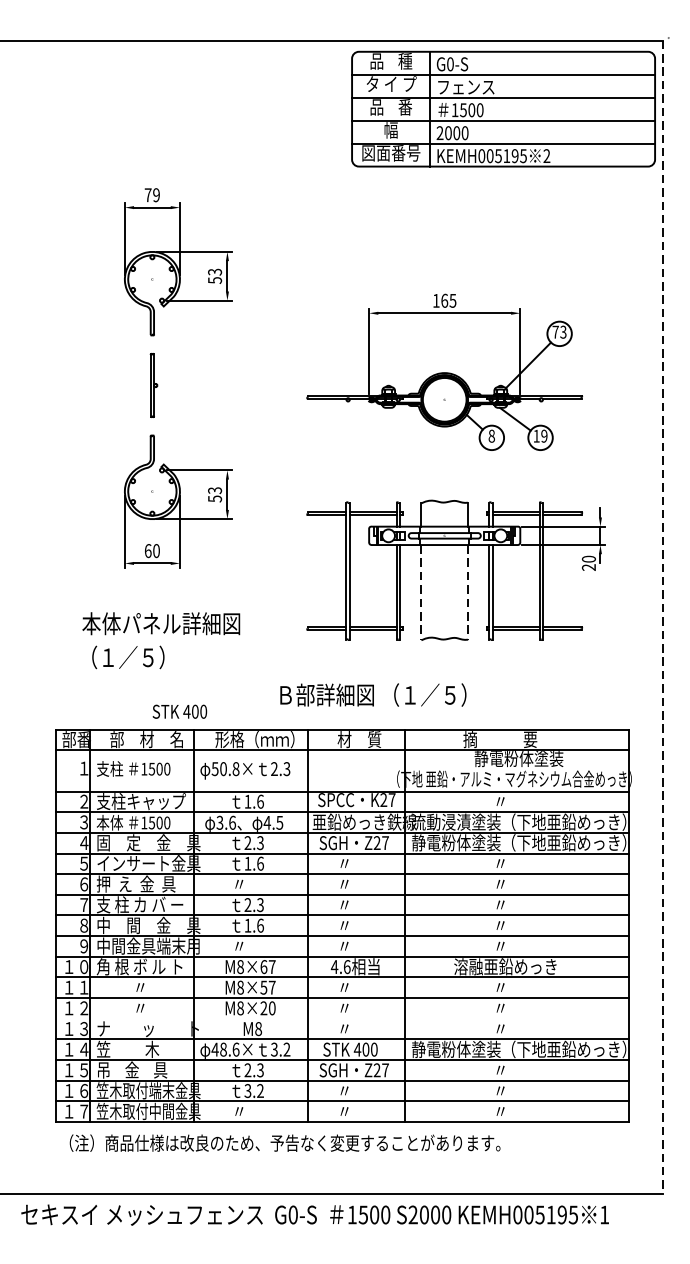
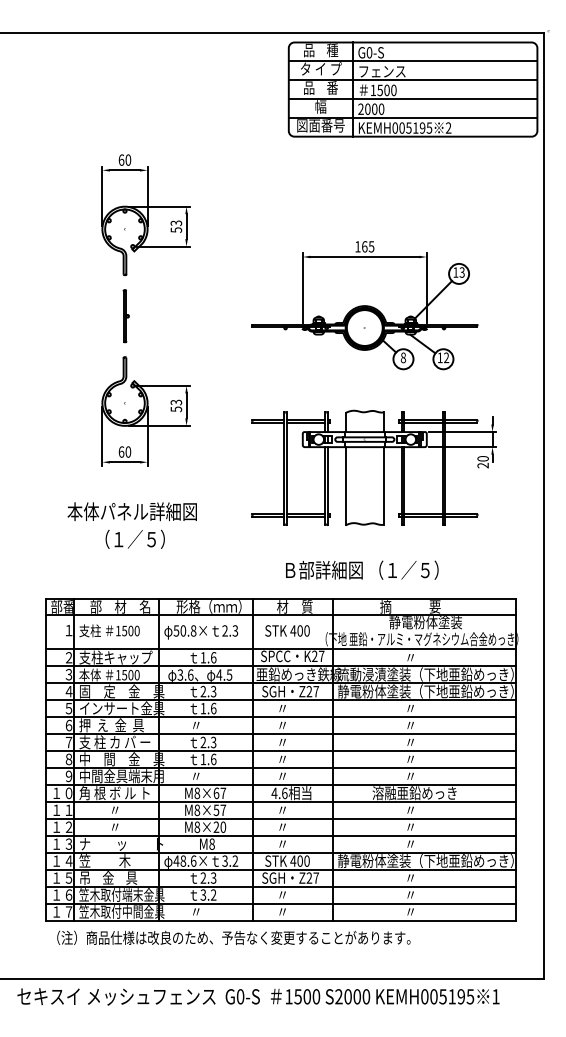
text: (151, 194) -> (124, 159), 79 -> 60
text: (555, 332) -> (455, 272), 73 -> 13
text: (544, 436) -> (446, 358), 19 -> 12
line: (467, 591) -> (383, 485), dashed -> solid
line: (421, 592) -> (345, 486), dashed -> solid
line: (662, 617) -> (543, 506), dashed -> solid
text: (127, 656) -> (134, 538), moved
text: (373, 694) -> (362, 569), moved
text: (179, 711) -> (287, 630), moved
line: (341, 1018) -> (280, 835), added

